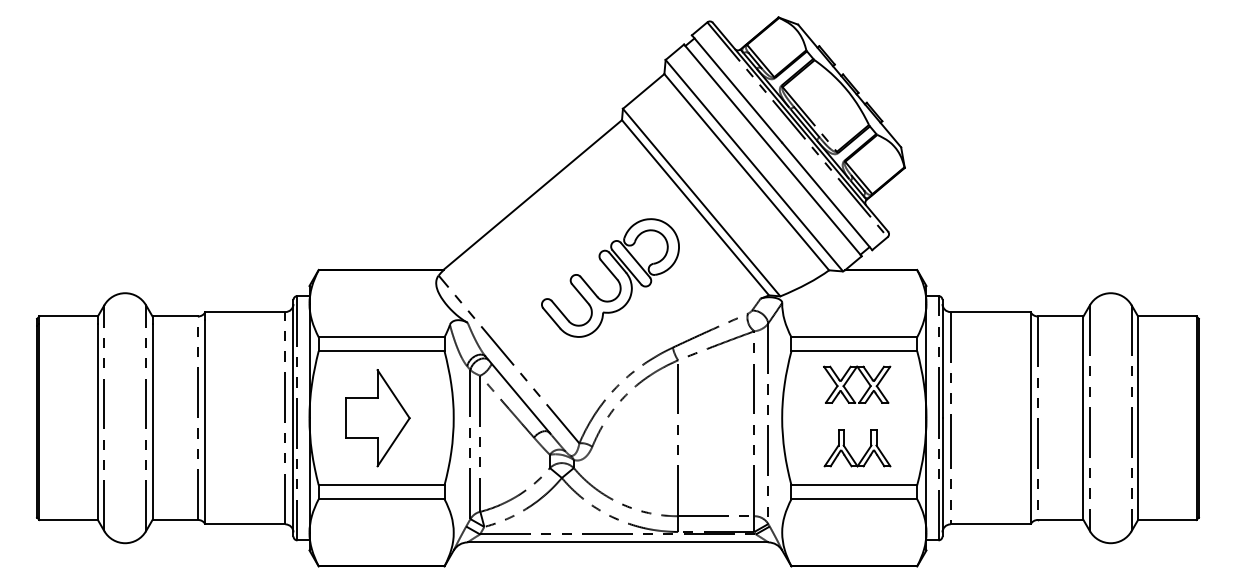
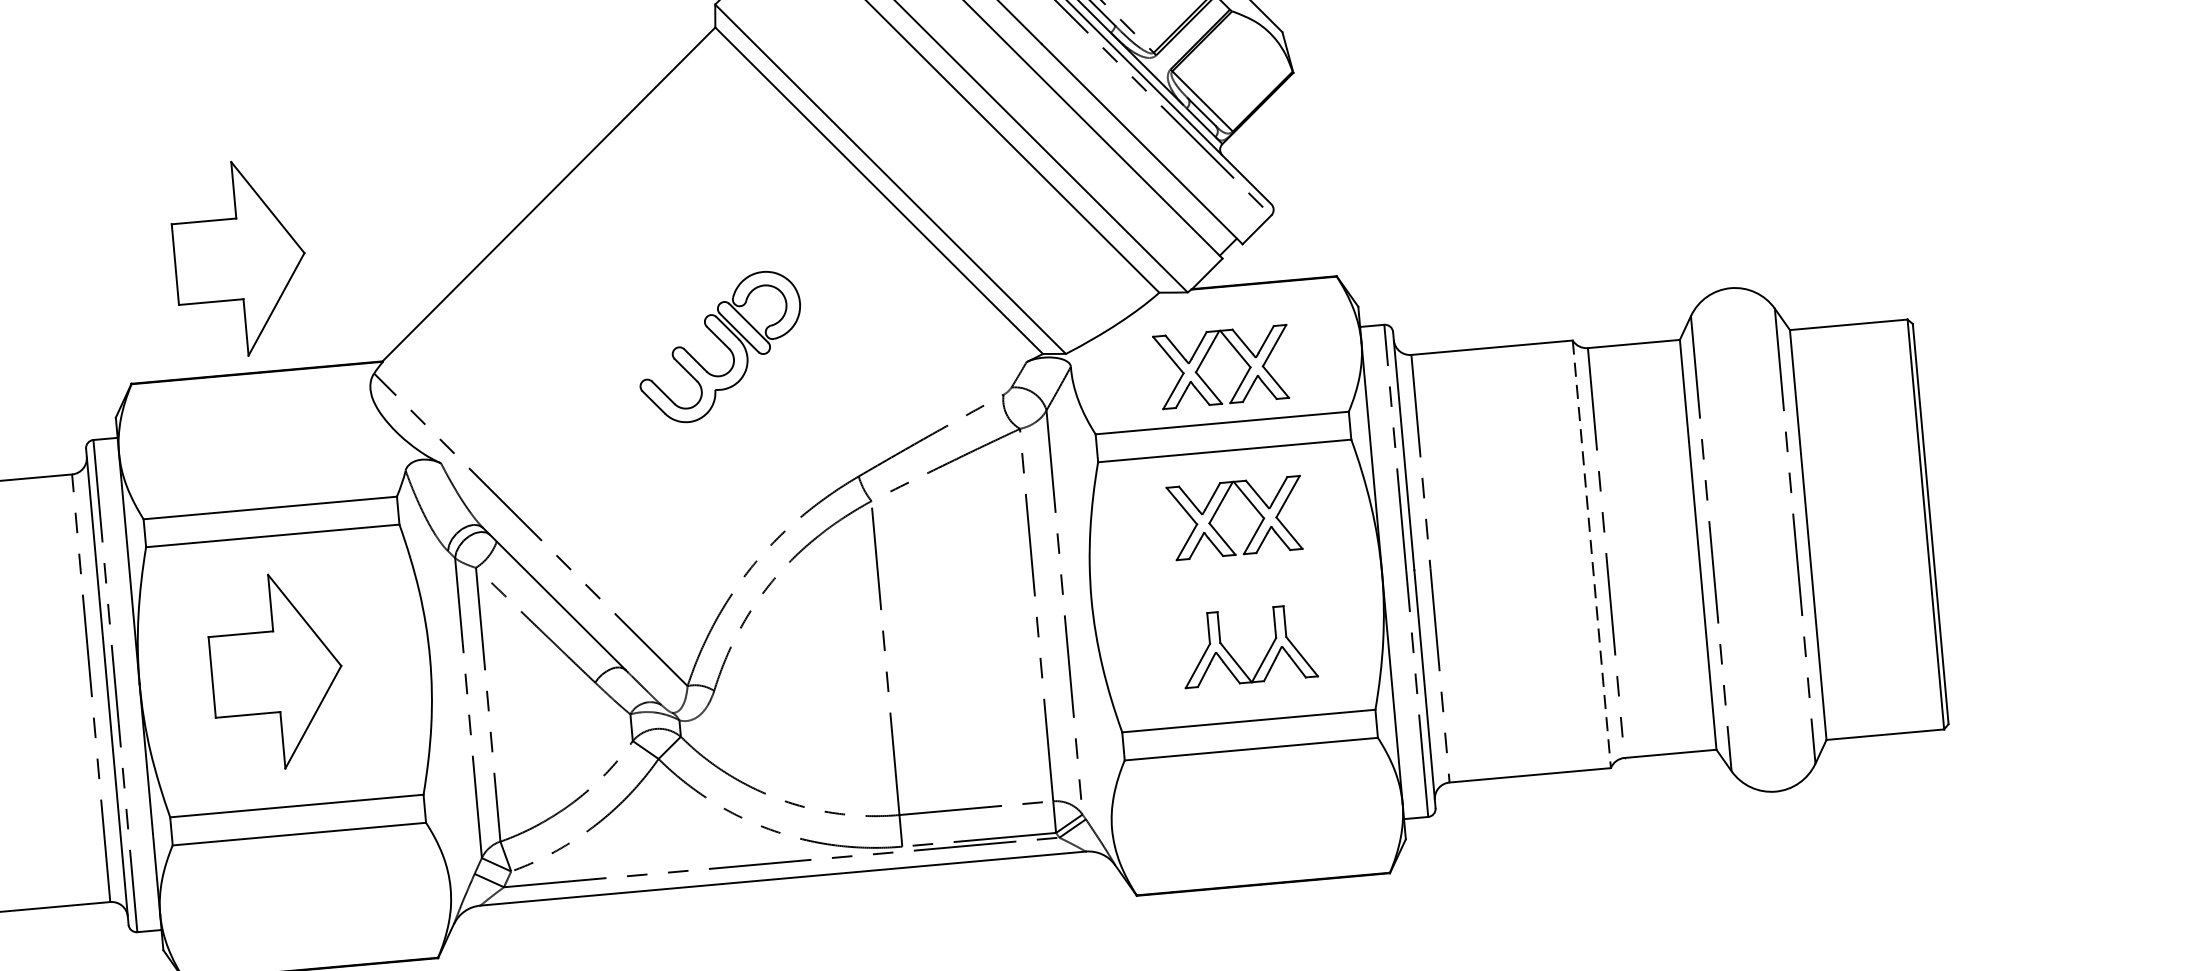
part: (377, 213) -> (239, 259), added
part: (610, 277) -> (720, 346), size x0.6
part: (865, 305) -> (1239, 357), added
line: (1030, 418) -> (1591, 554), solid -> dashed

